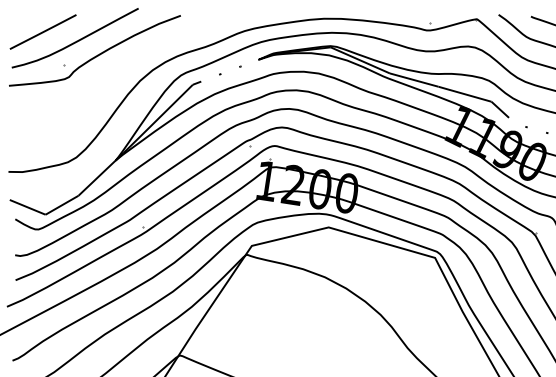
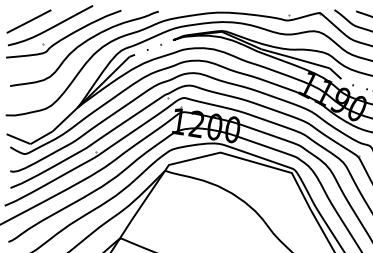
curve: (124, 66) -> (83, 44), added

